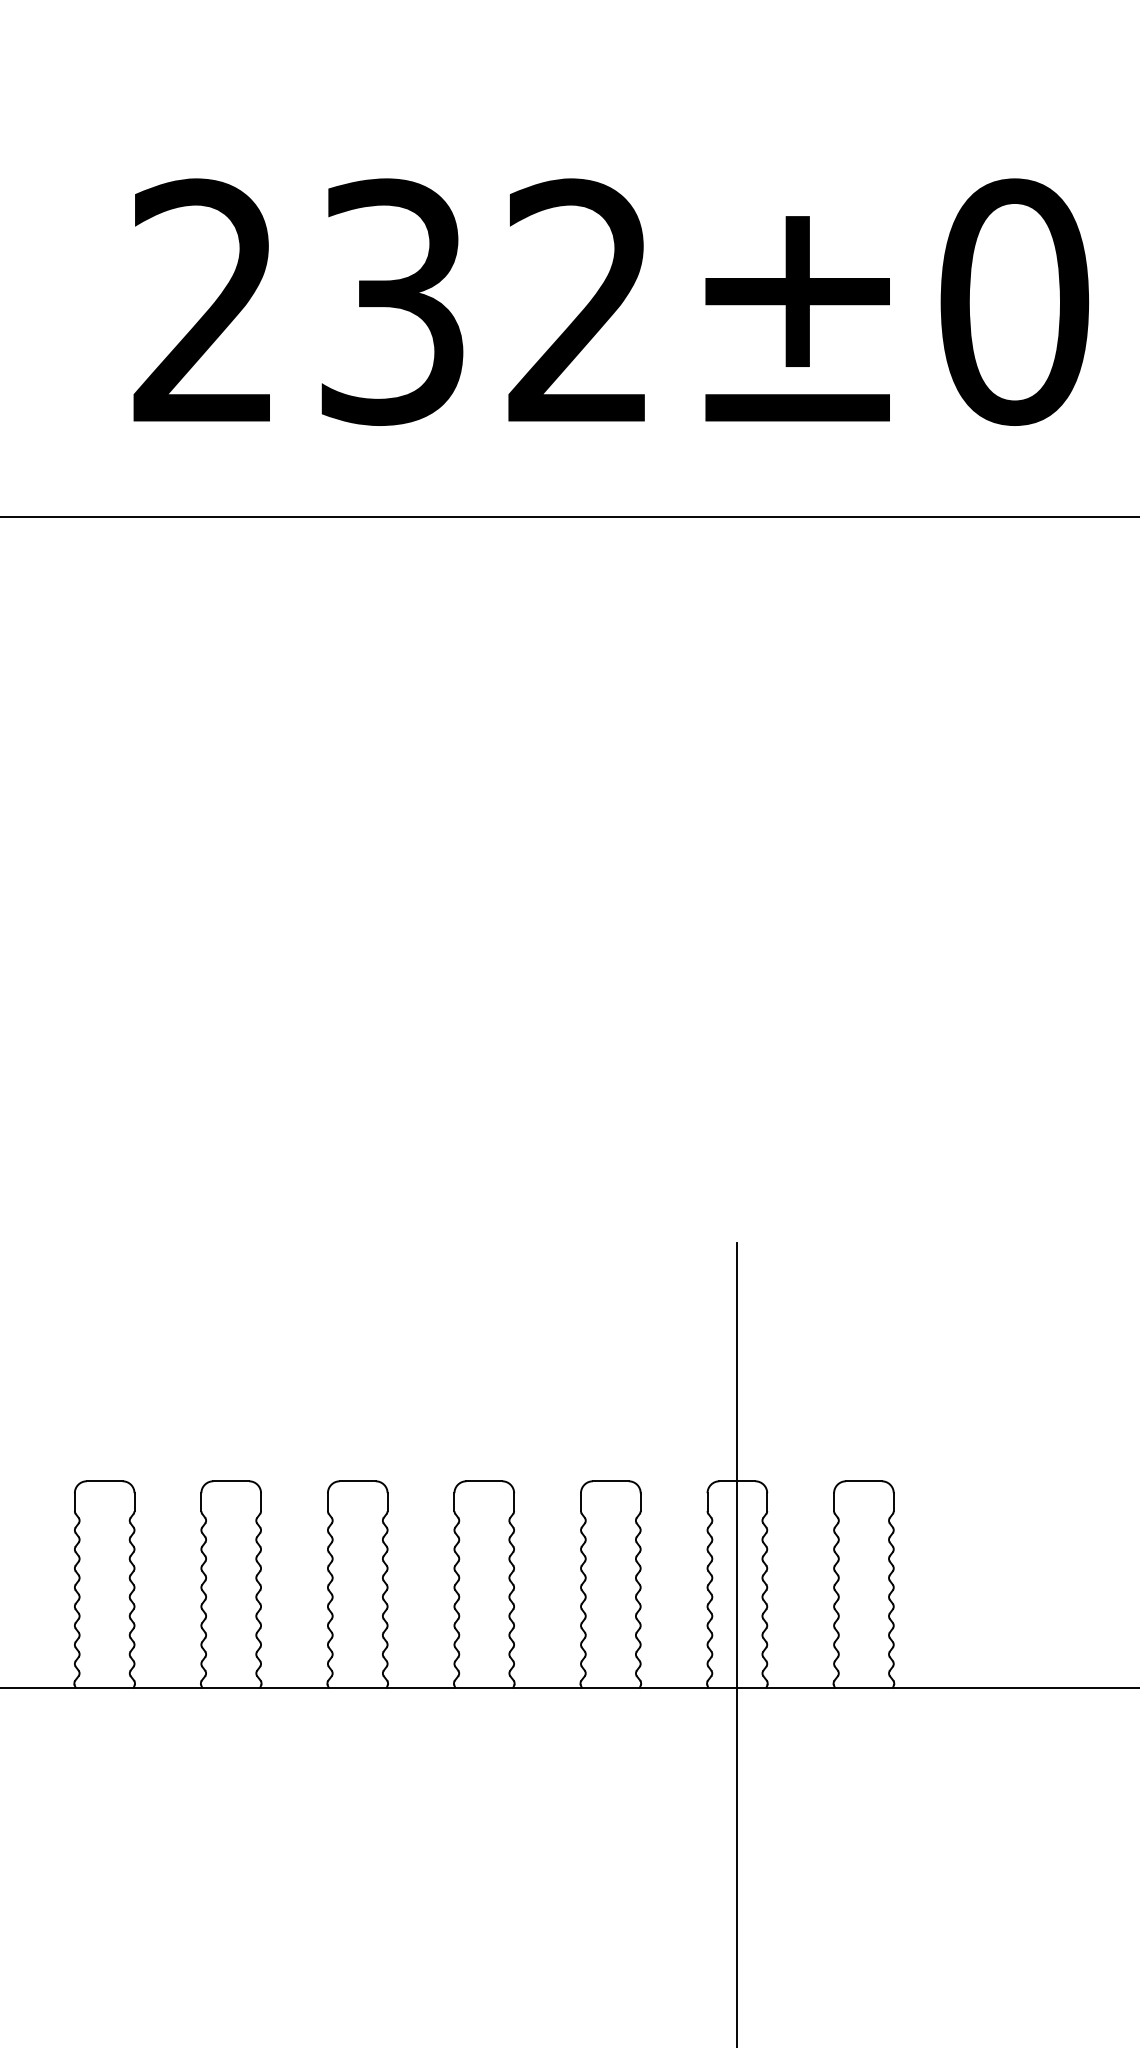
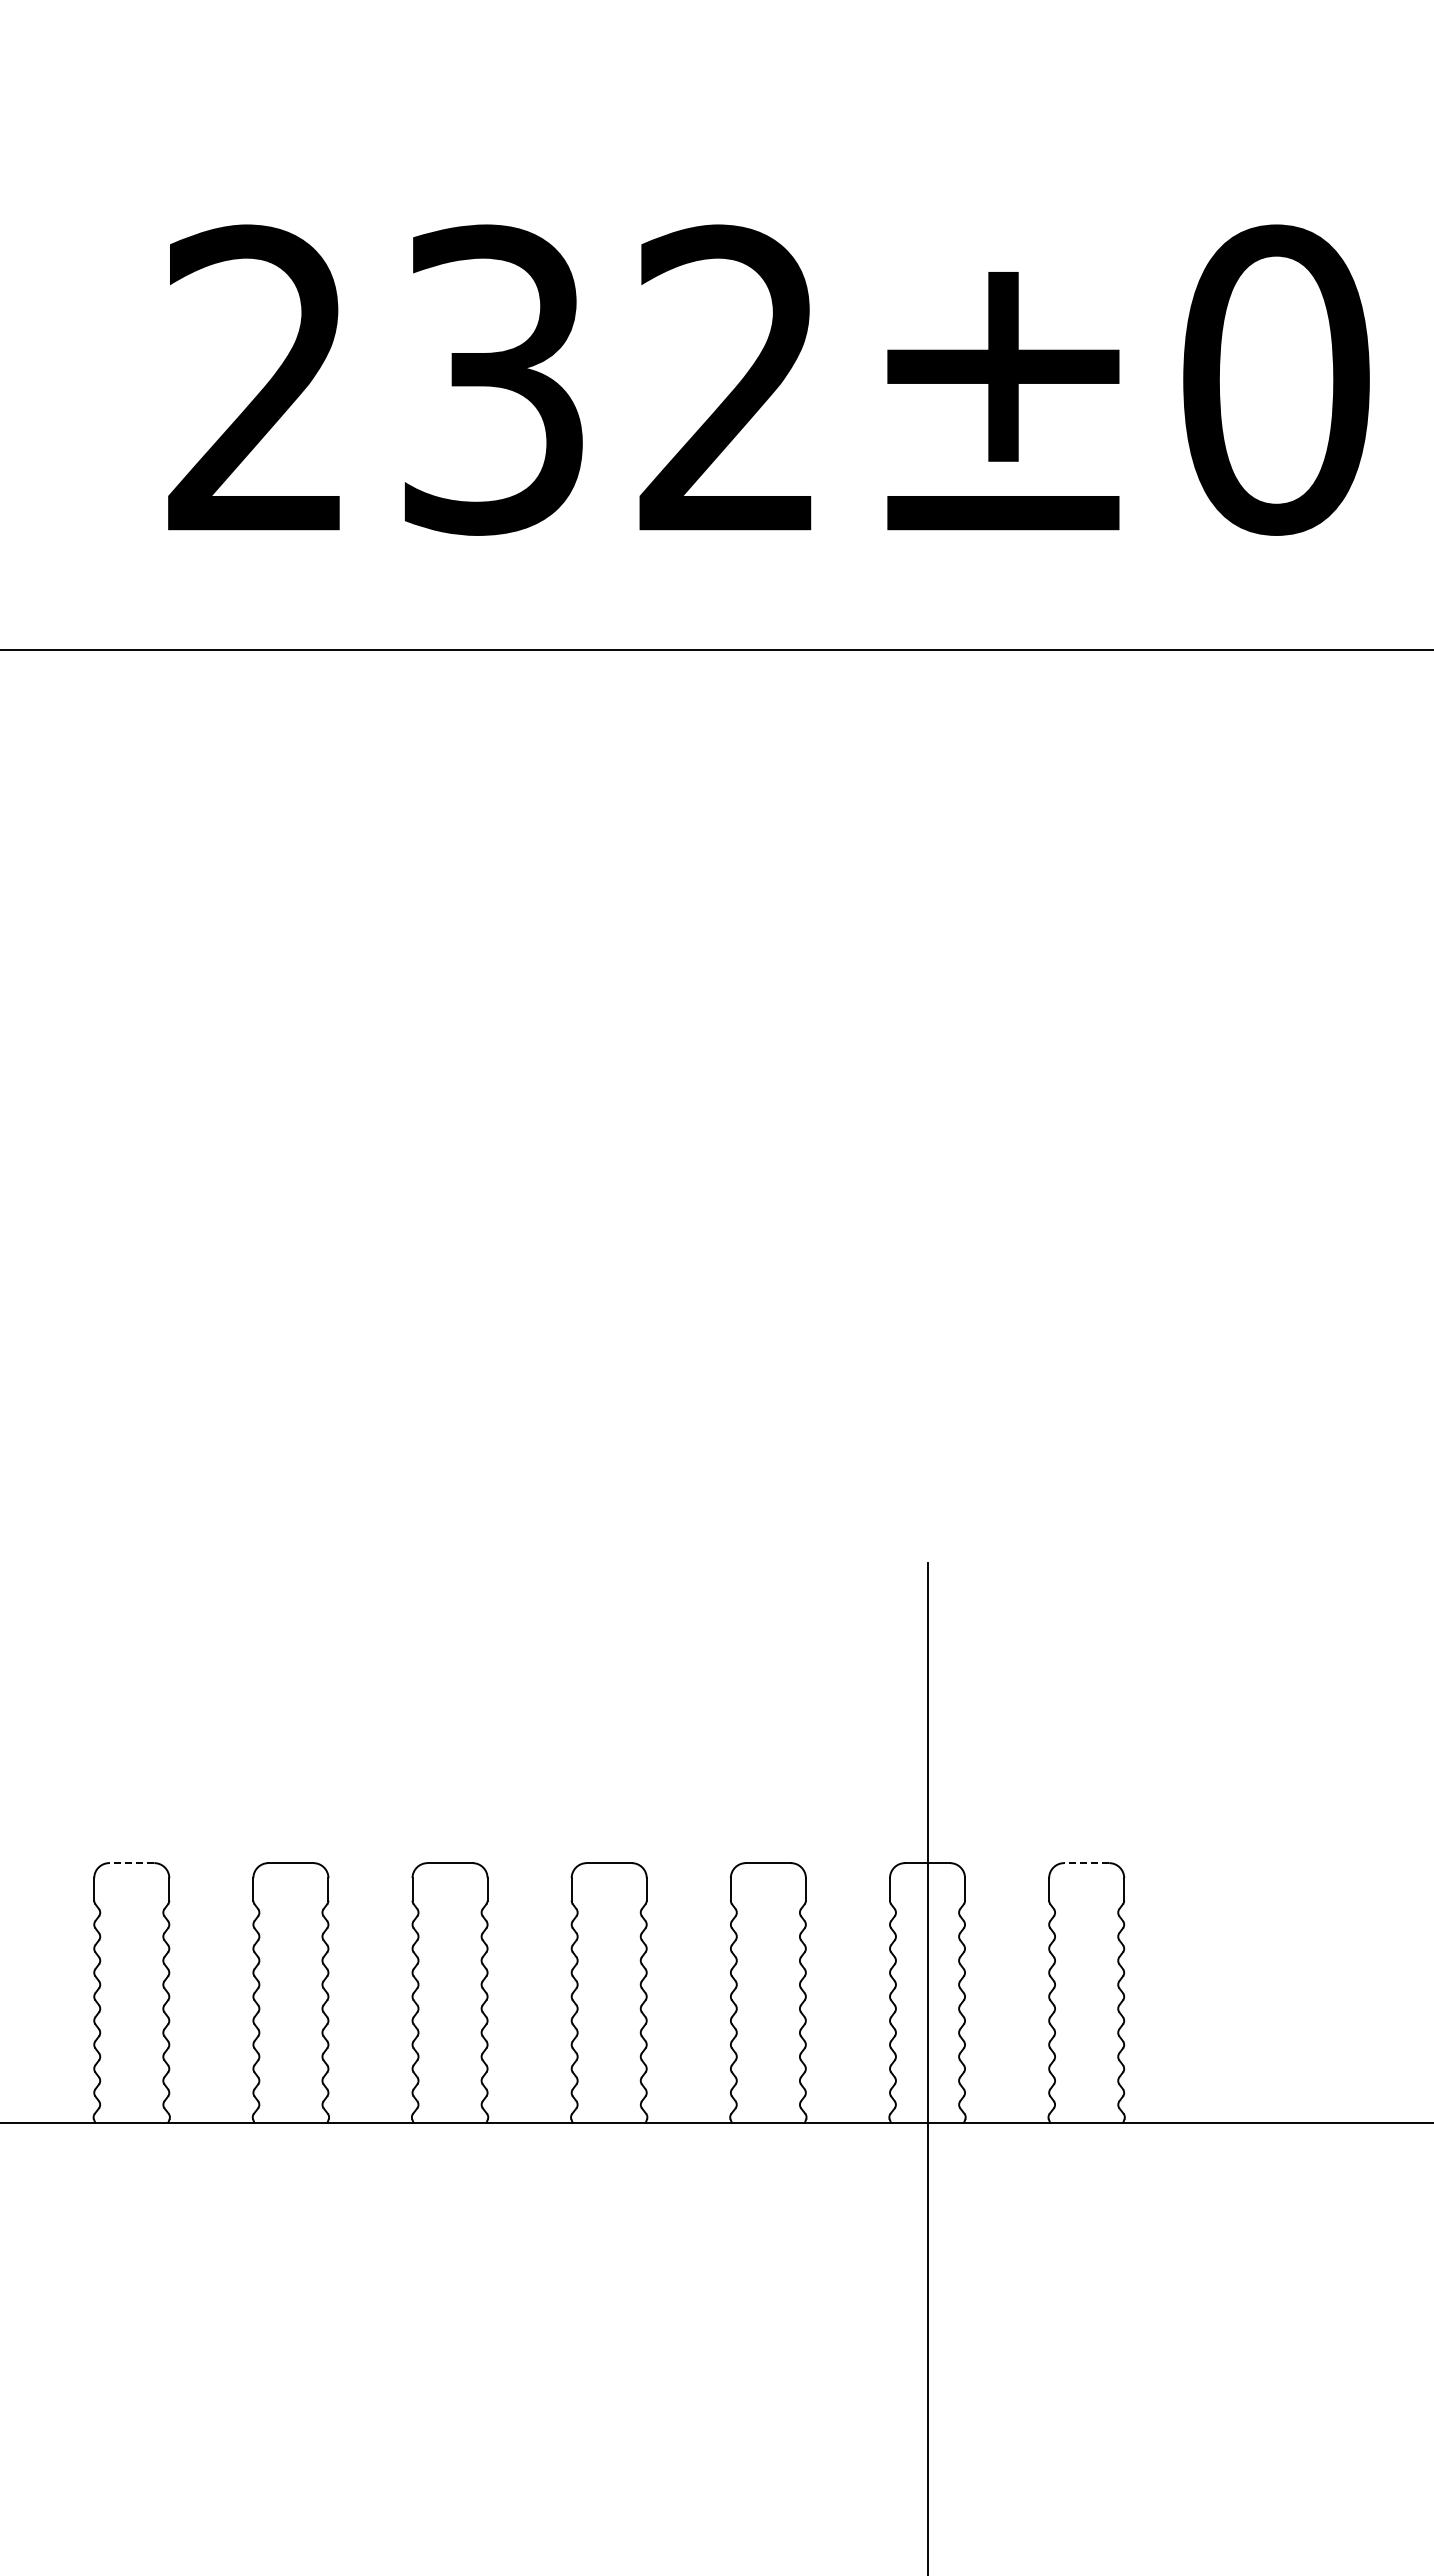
line: (104, 1481) -> (131, 1863), solid -> dashed
line: (863, 1481) -> (1086, 1863), solid -> dashed

